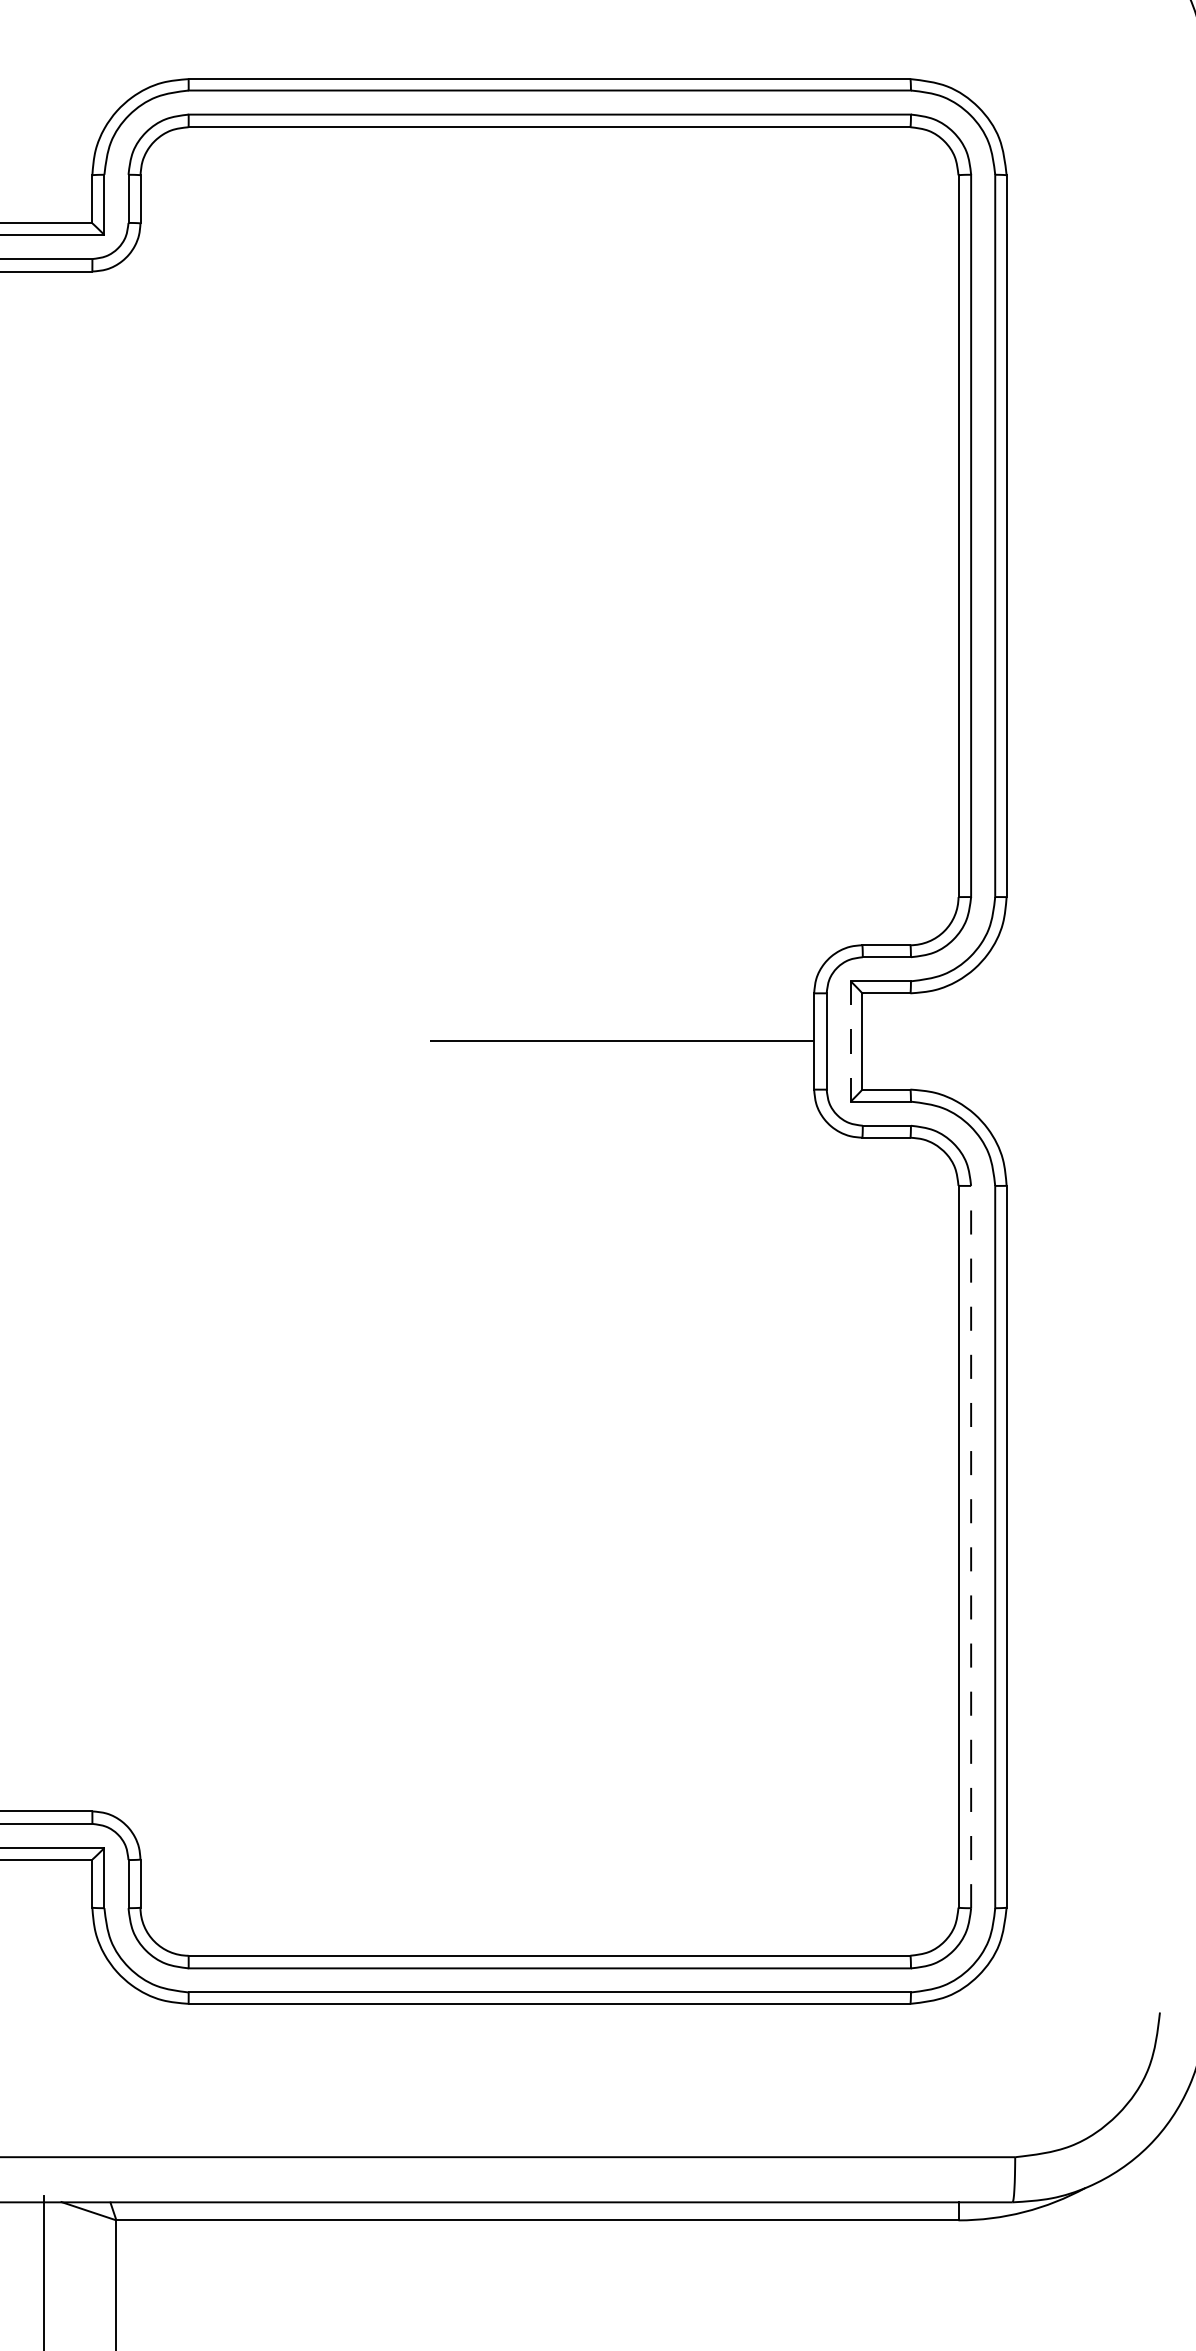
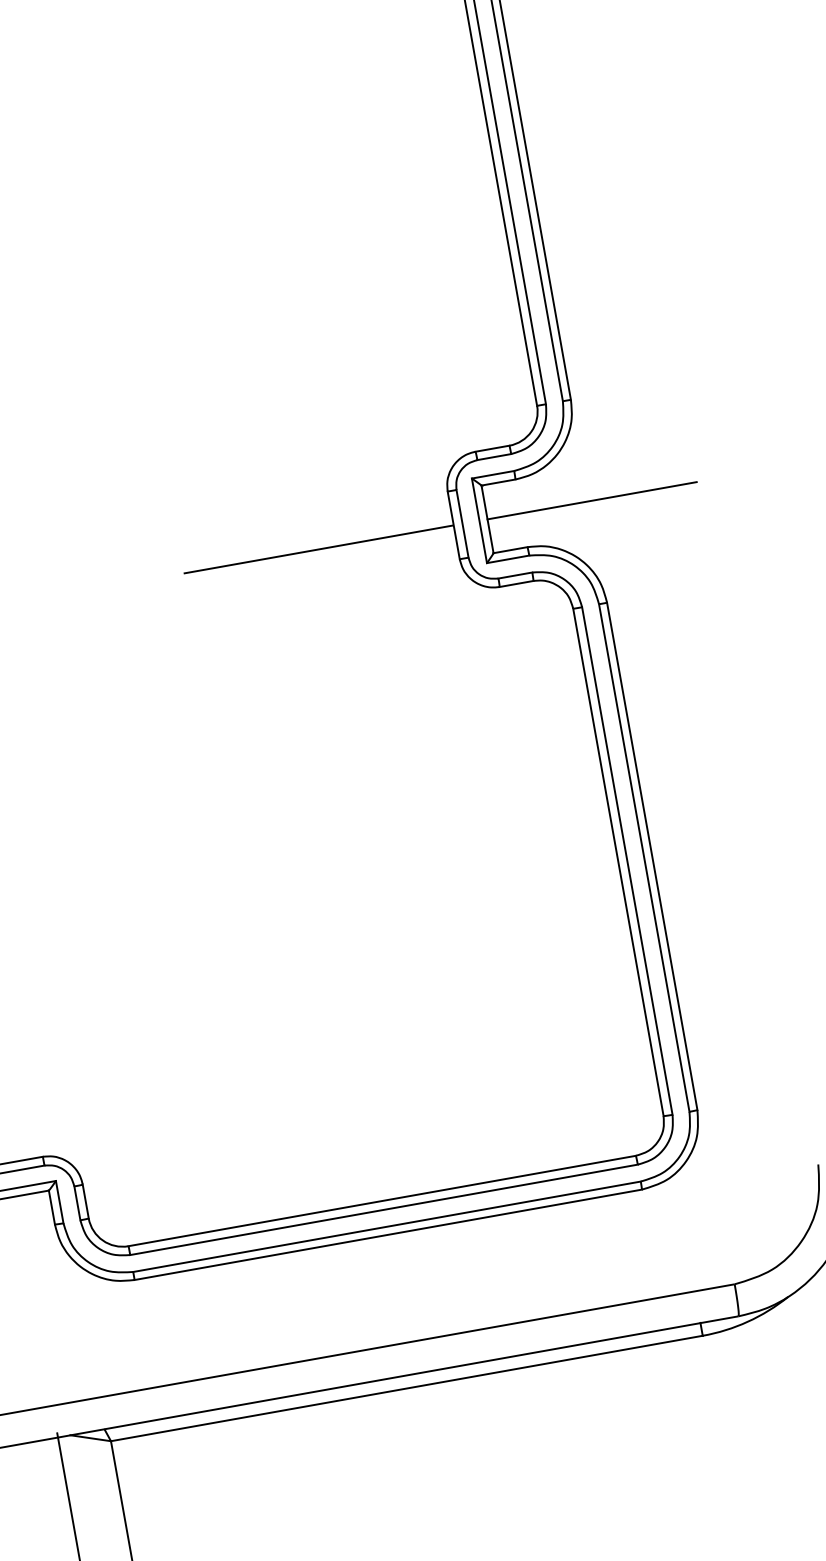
line: (850, 1041) -> (479, 520), dashed -> solid
line: (1010, 1041) -> (591, 500), added
line: (971, 1546) -> (627, 860), dashed -> solid

